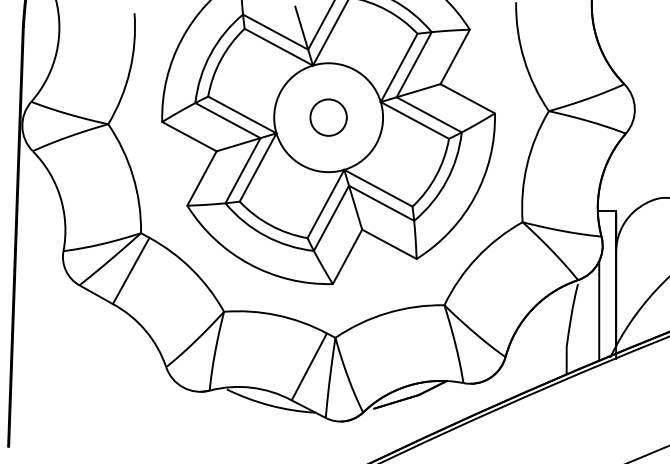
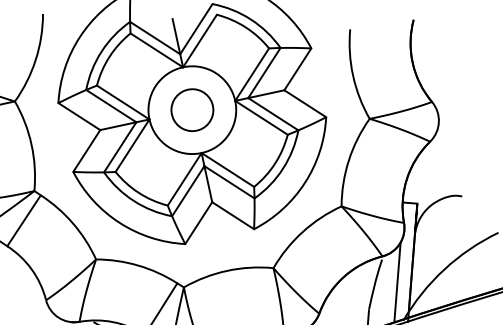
circle: (328, 117) -> (192, 109), size x1.43

